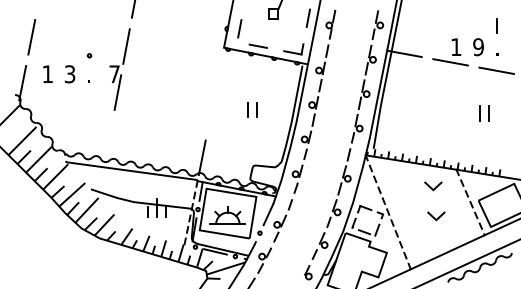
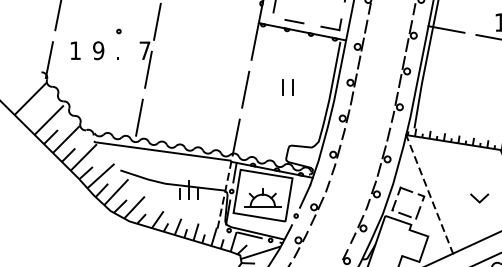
line: (220, 65) -> (255, 41), added
text: (69, 74) -> (98, 50), 3 -> 9
line: (210, 111) -> (244, 89), added
line: (109, 138) -> (139, 117), added
line: (434, 187) -> (477, 168), removed

